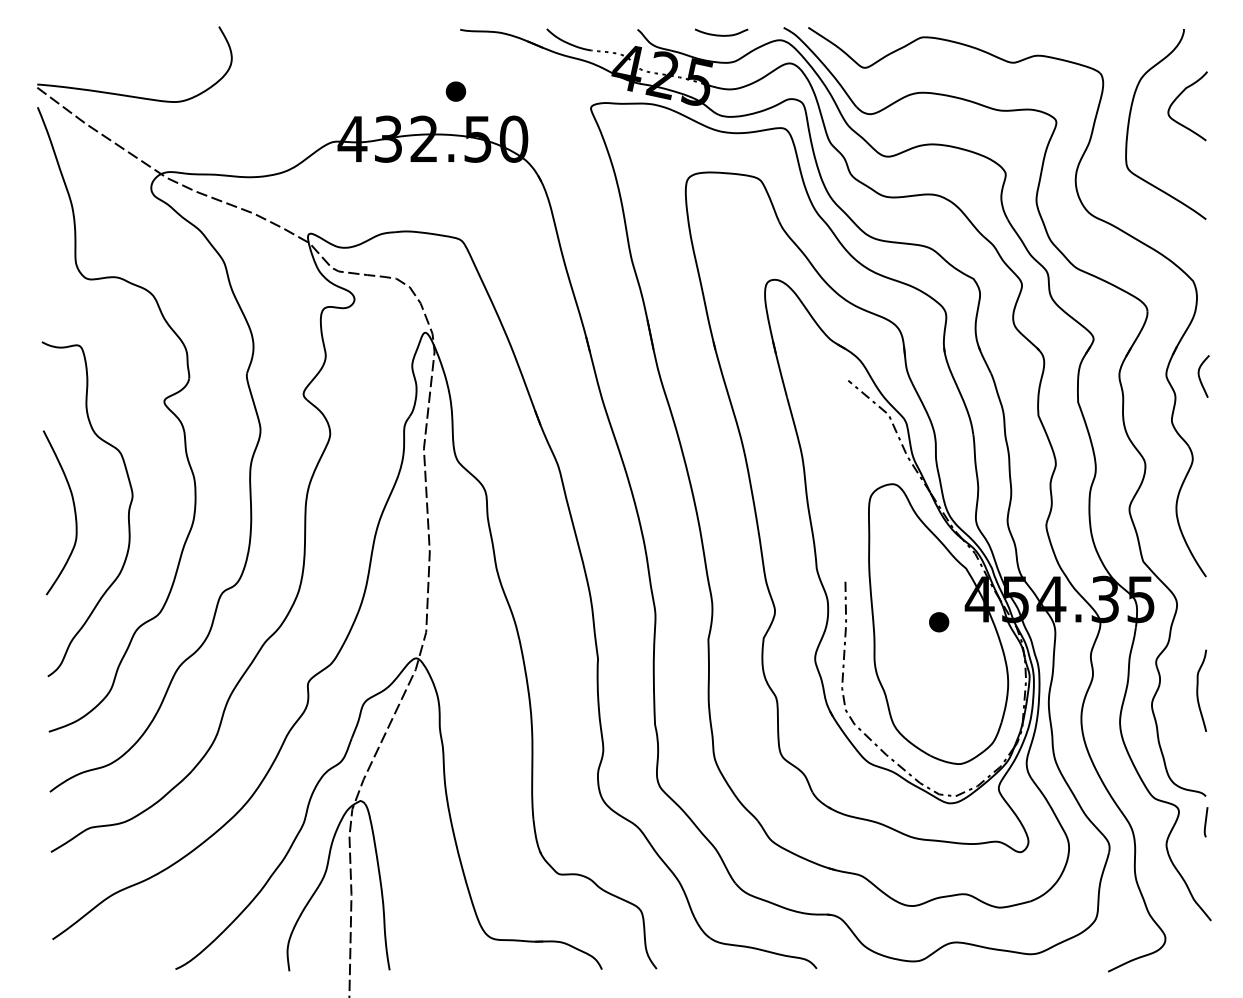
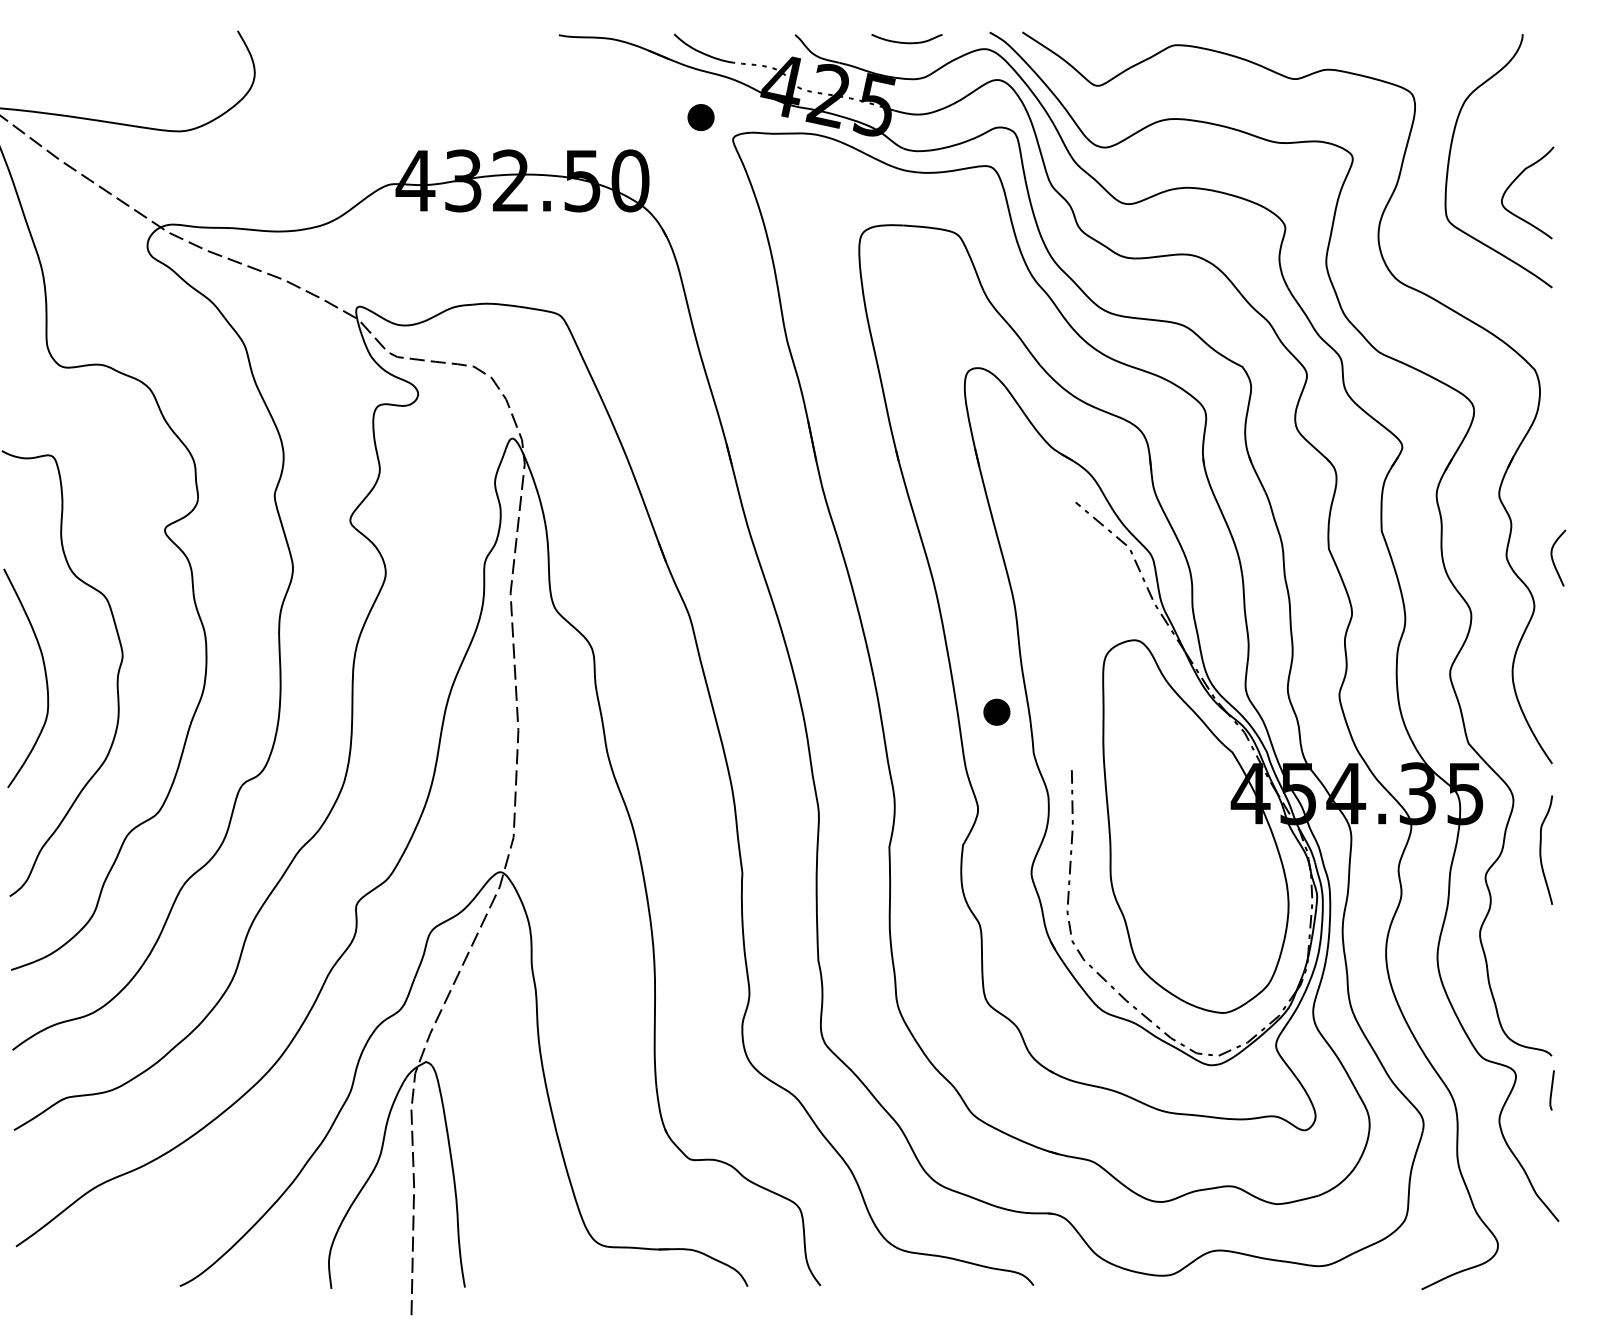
part: (455, 91) -> (700, 117), moved
curve: (1178, 97) -> (1515, 181), moved
curve: (1200, 377) -> (1553, 559), moved
part: (939, 622) -> (997, 712), moved
curve: (1198, 690) -> (1541, 849), moved

